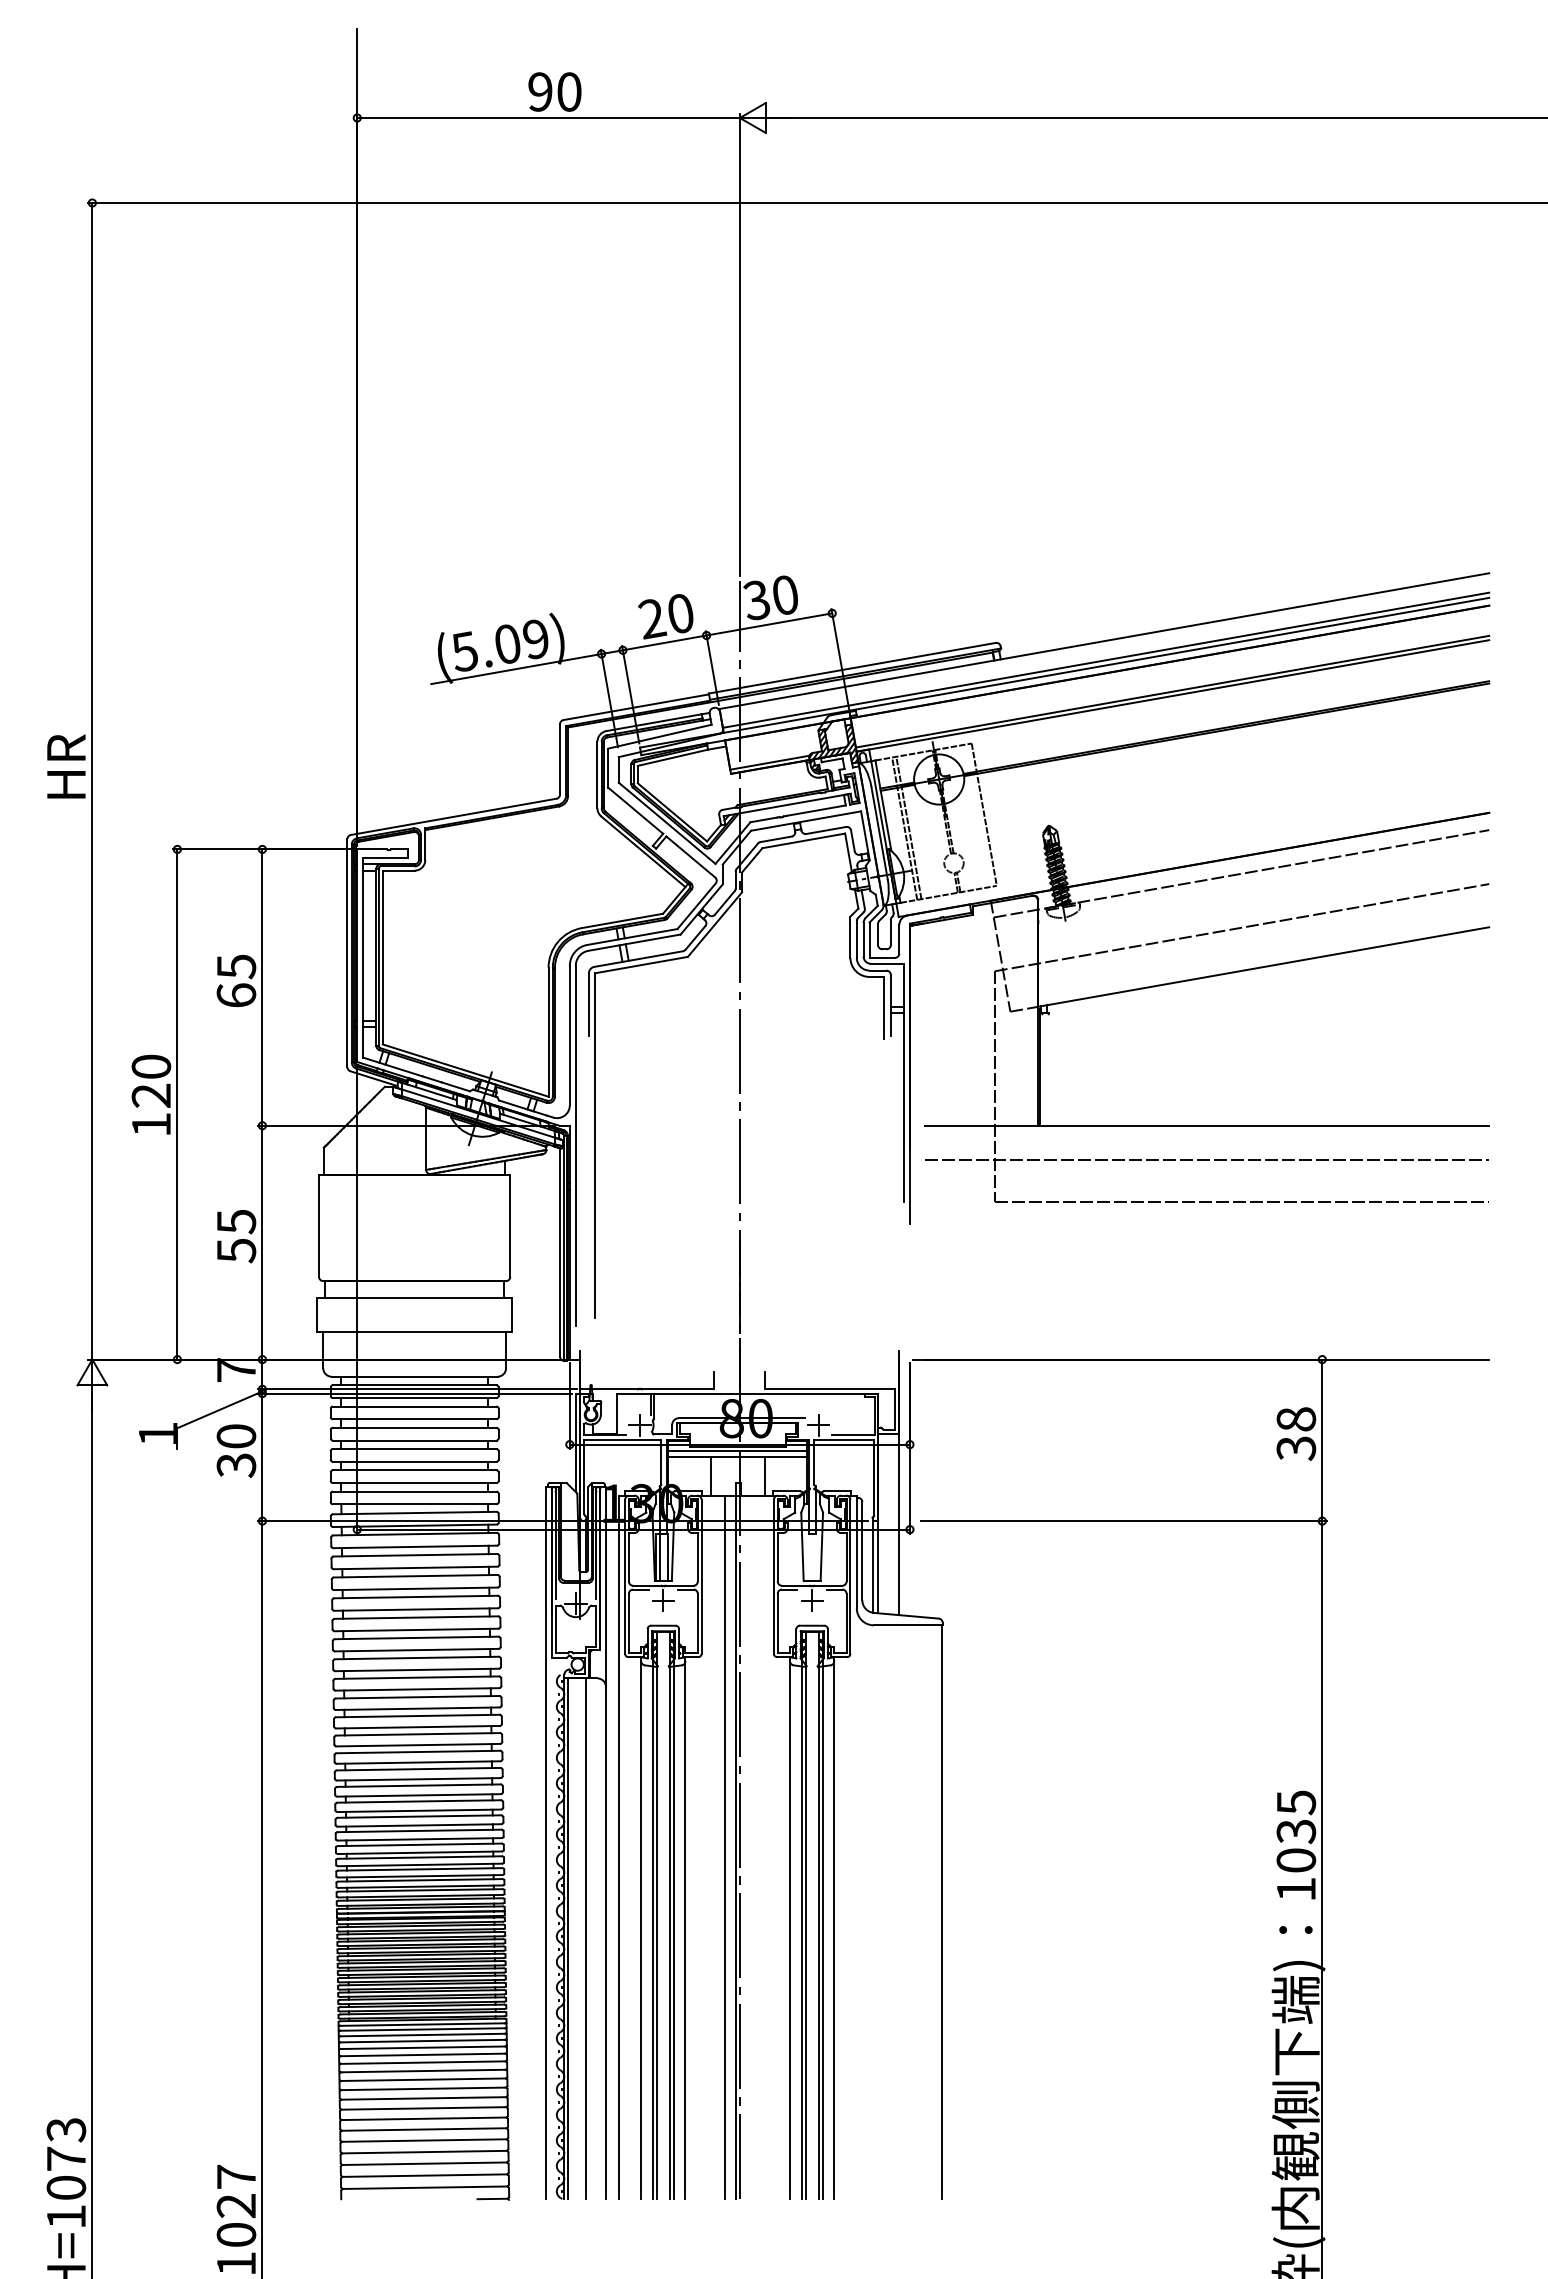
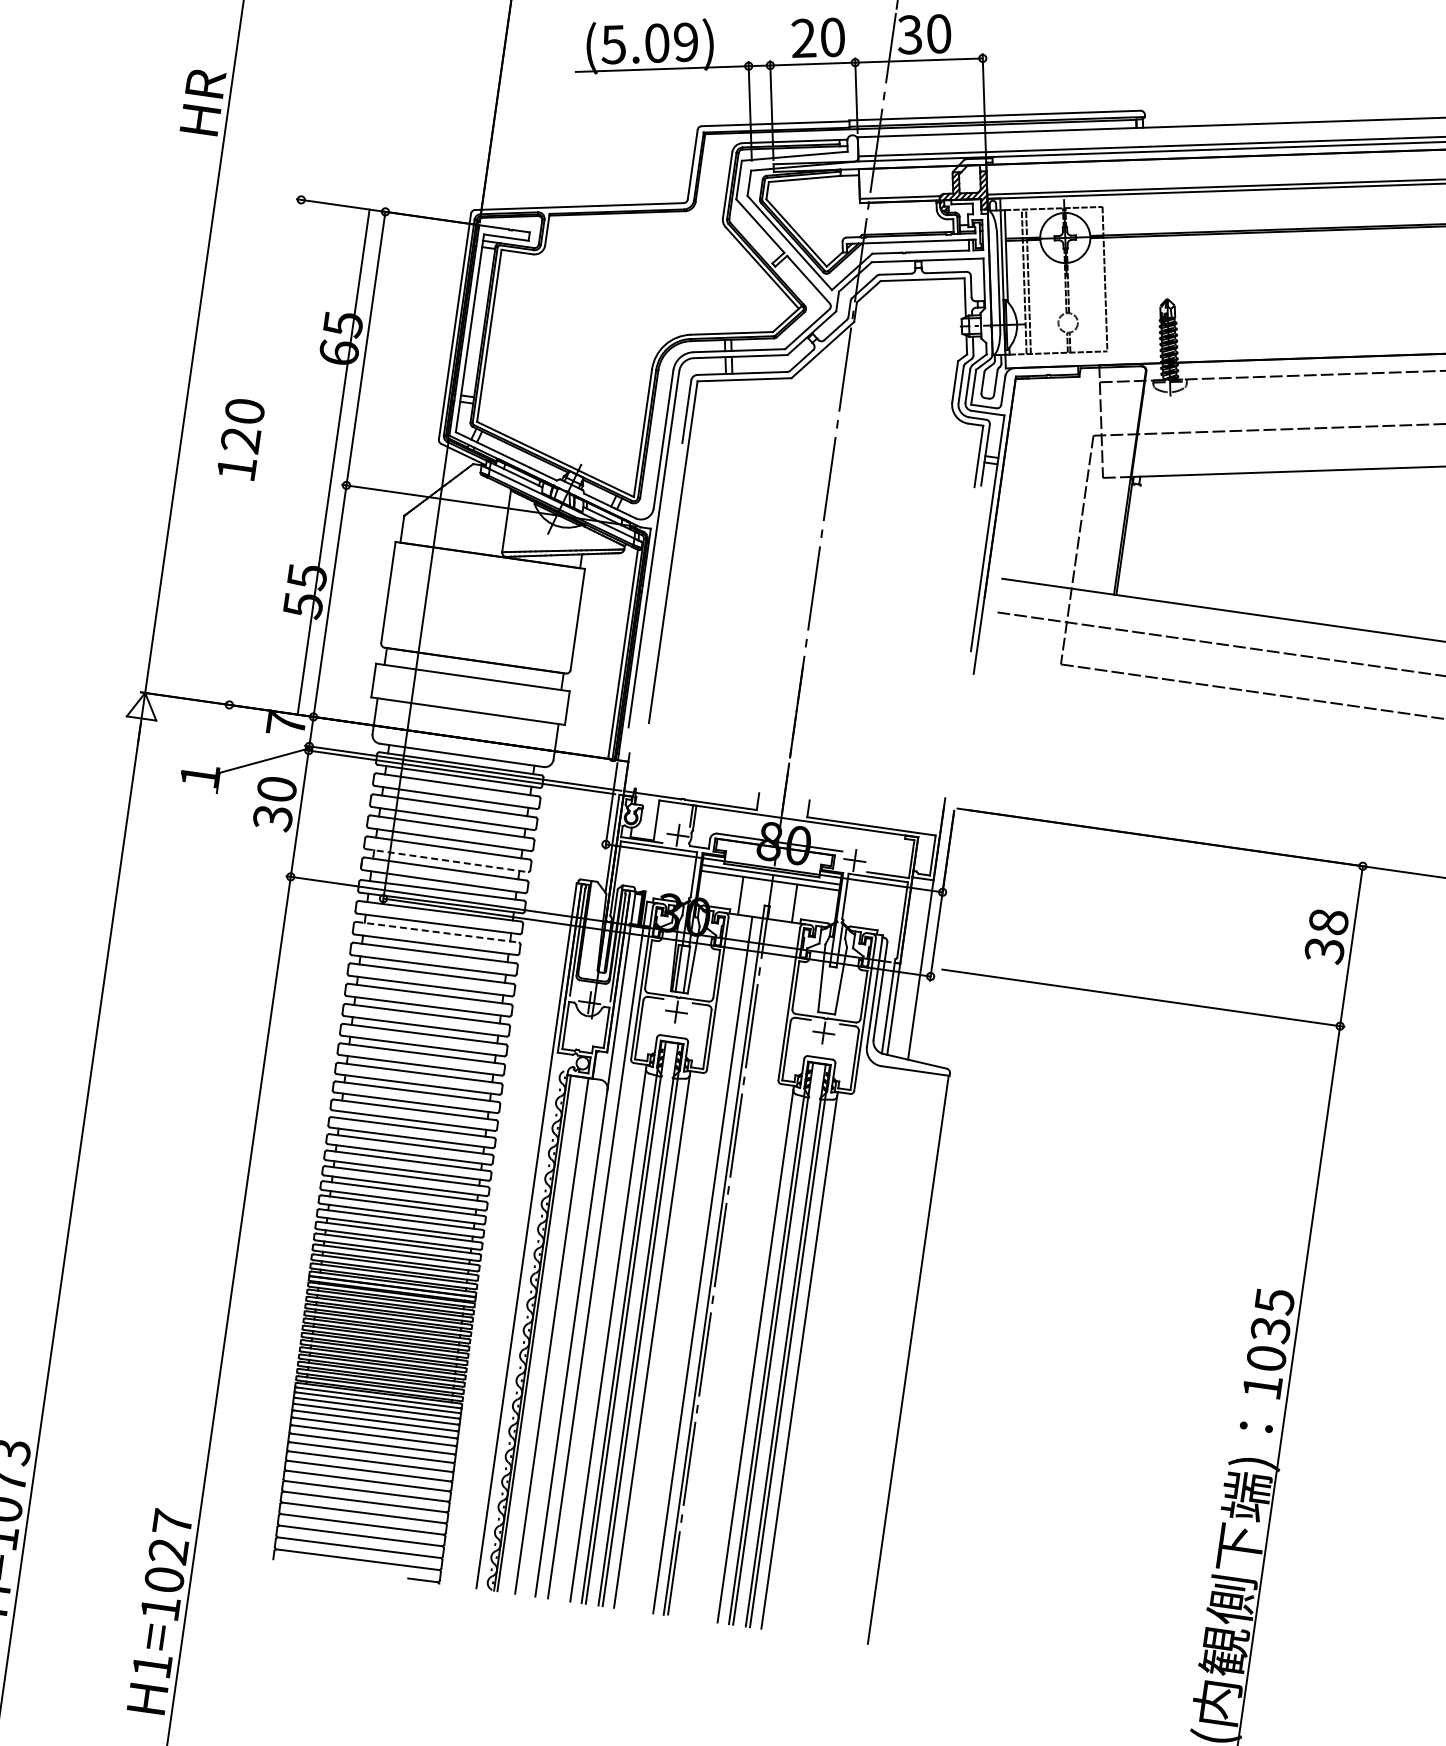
line: (177, 1104) -> (333, 462), moved
line: (414, 1483) -> (446, 861), solid -> dashed
line: (415, 1555) -> (437, 932), solid -> dashed

